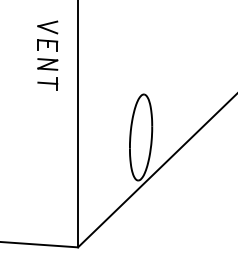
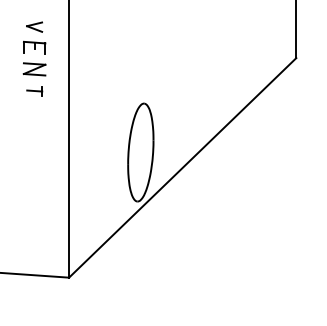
part: (47, 26) -> (34, 26), size x0.7
part: (47, 83) -> (34, 91), size x0.7

